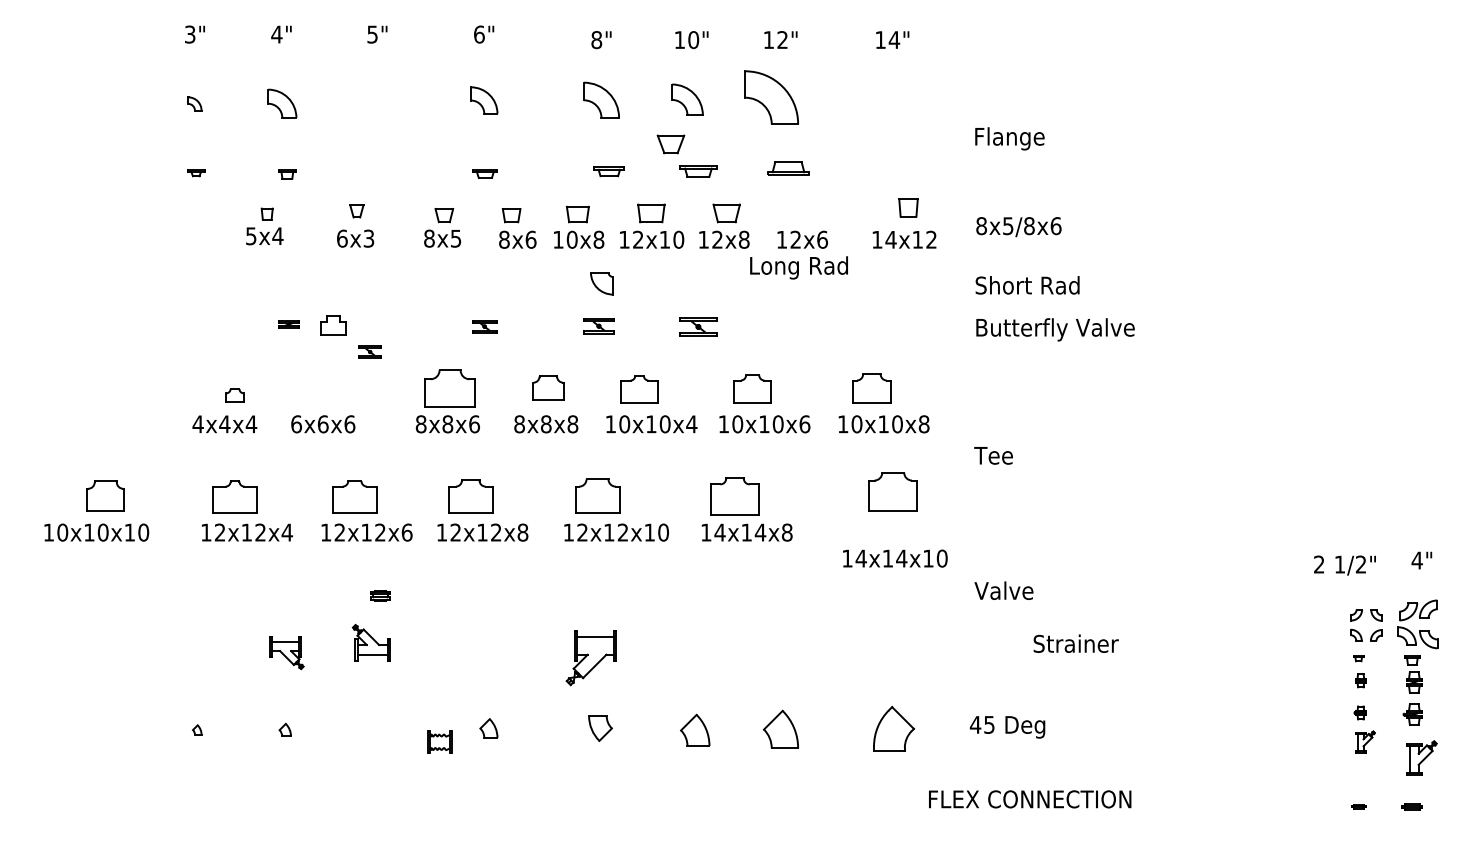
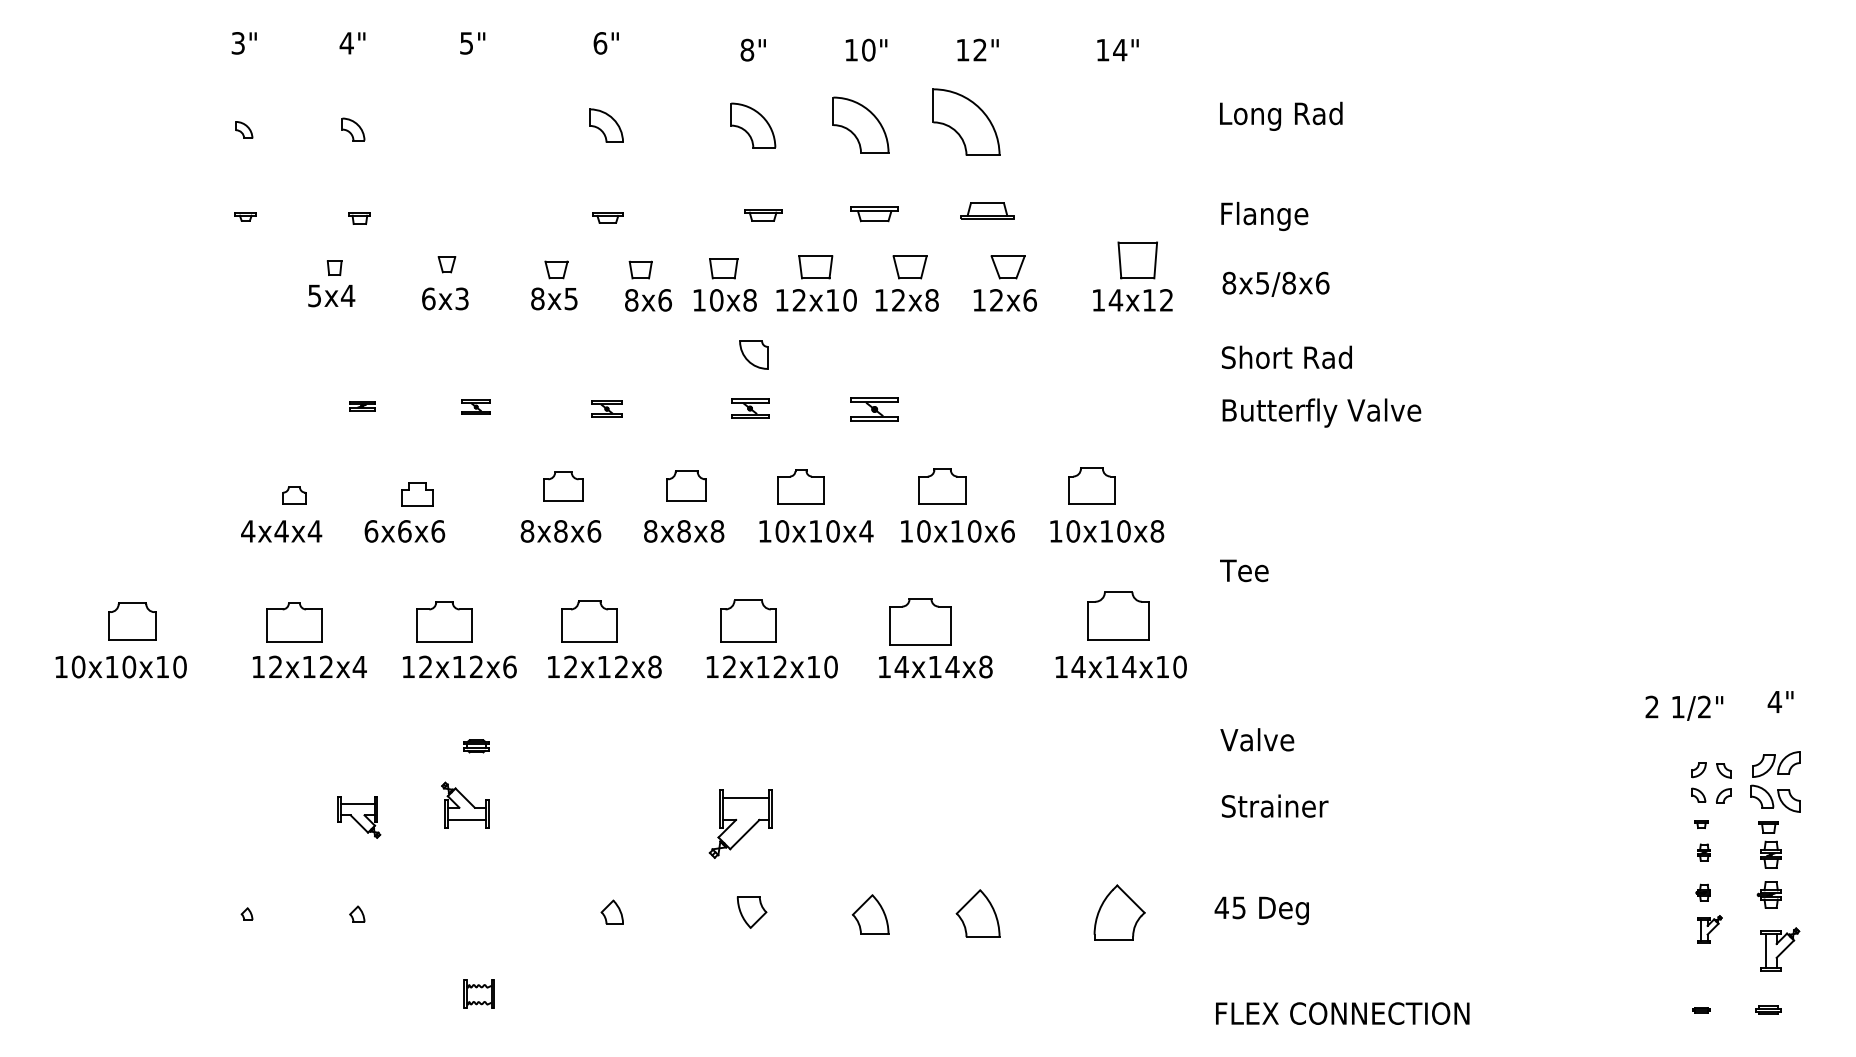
part: (687, 99) -> (861, 124), size x1.43
part: (281, 102) -> (352, 128), size x0.62
text: (1009, 138) -> (1264, 216), moved
part: (670, 144) -> (1007, 267), moved
part: (908, 207) -> (1137, 259), size x1.67
text: (798, 267) -> (1280, 115), moved
part: (333, 325) -> (417, 494), moved
part: (369, 351) -> (475, 406), moved
part: (449, 388) -> (562, 486), size x0.62
text: (895, 558) -> (1121, 666), moved
text: (1075, 643) -> (1274, 805), moved
part: (439, 741) -> (479, 993), moved
text: (1030, 799) -> (1343, 1013), moved

